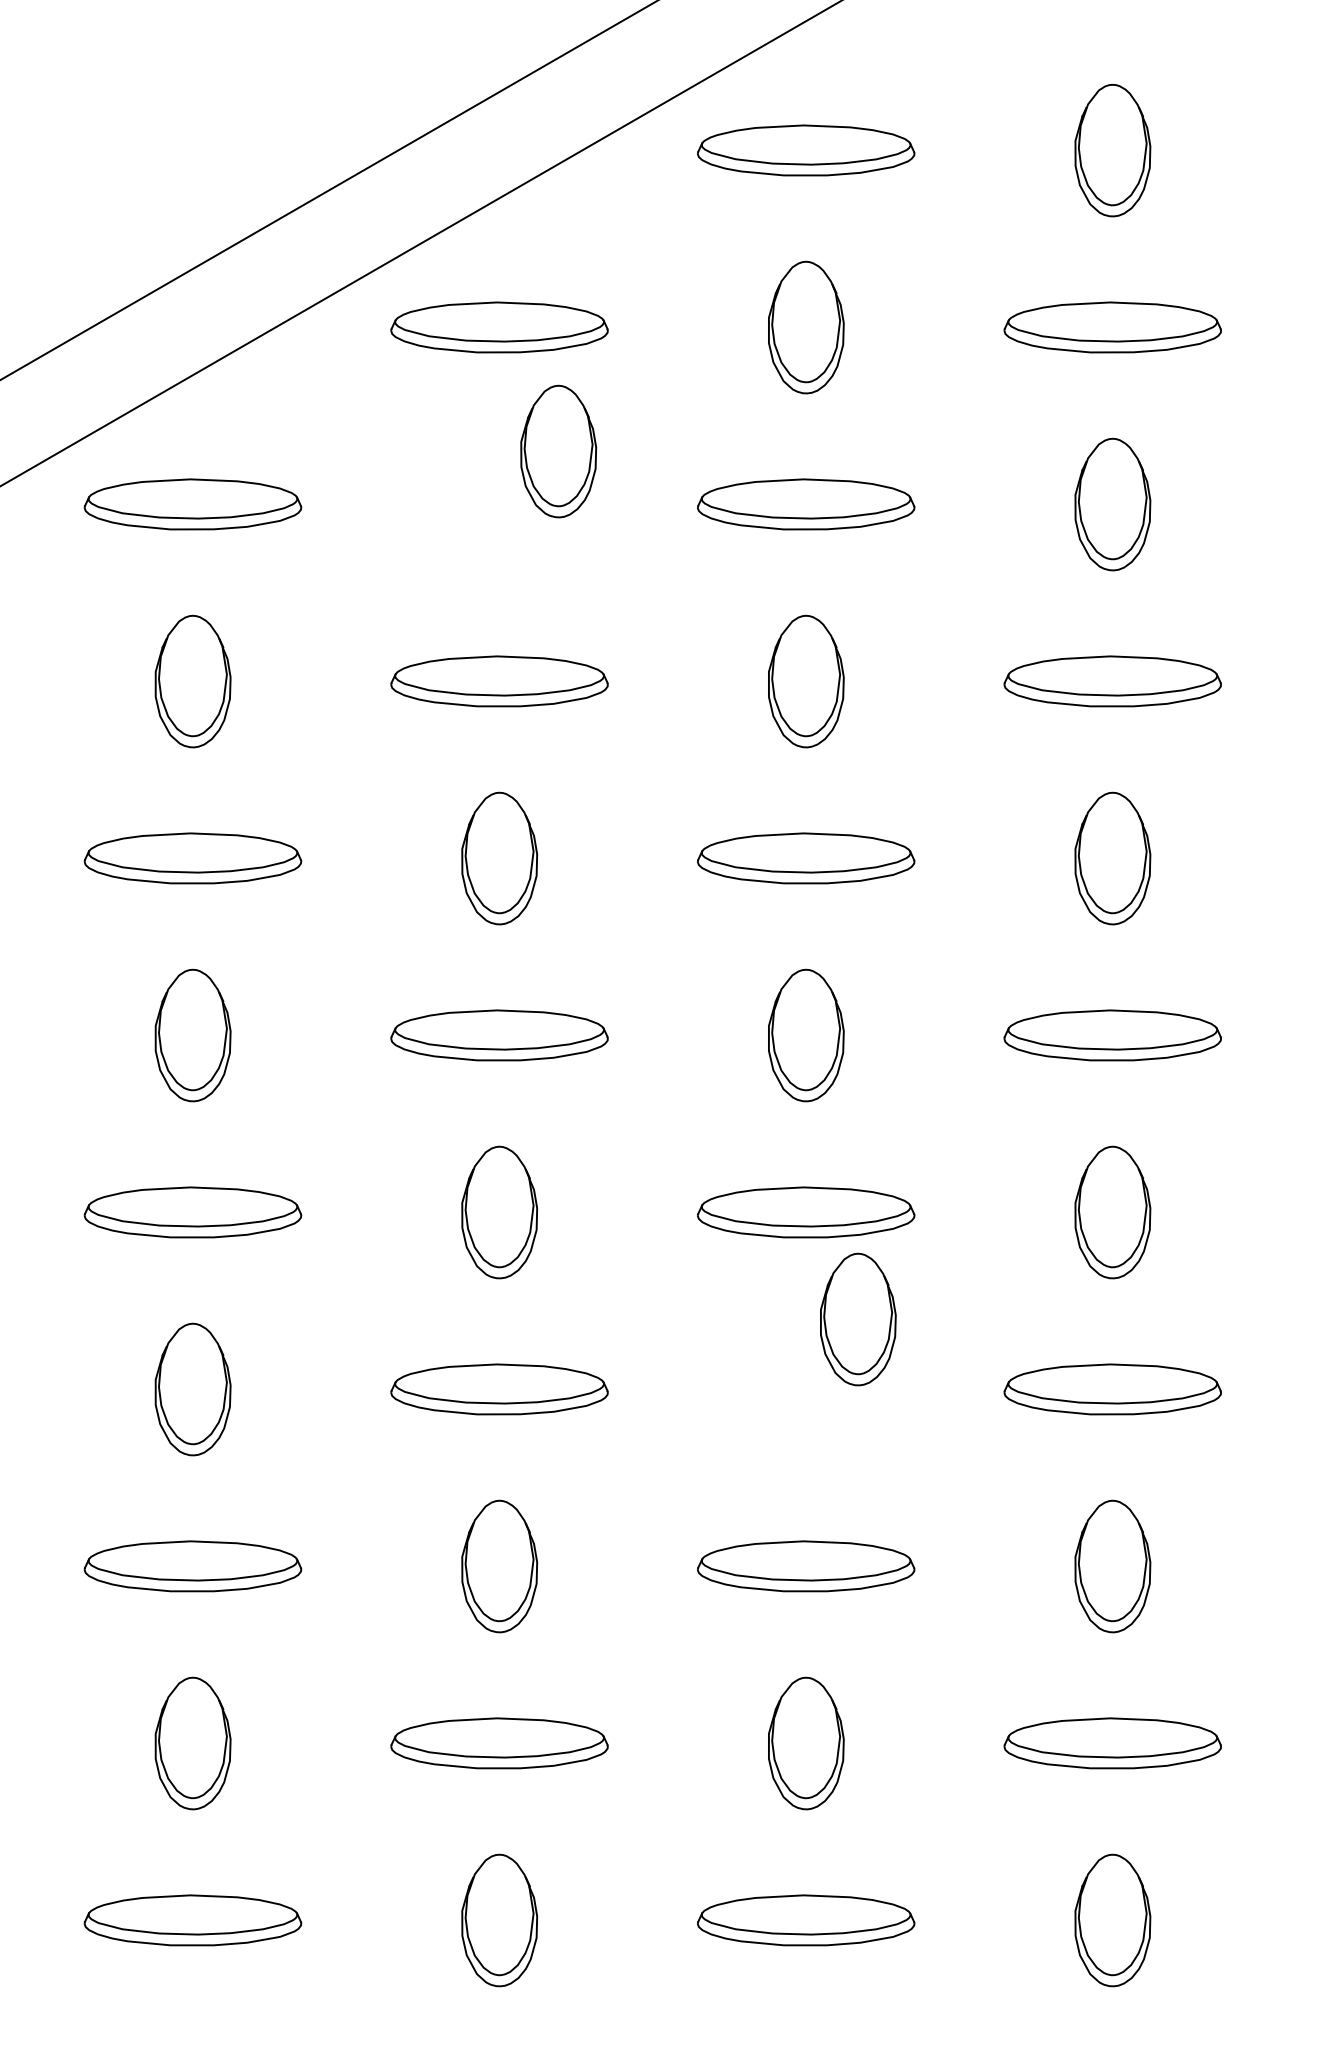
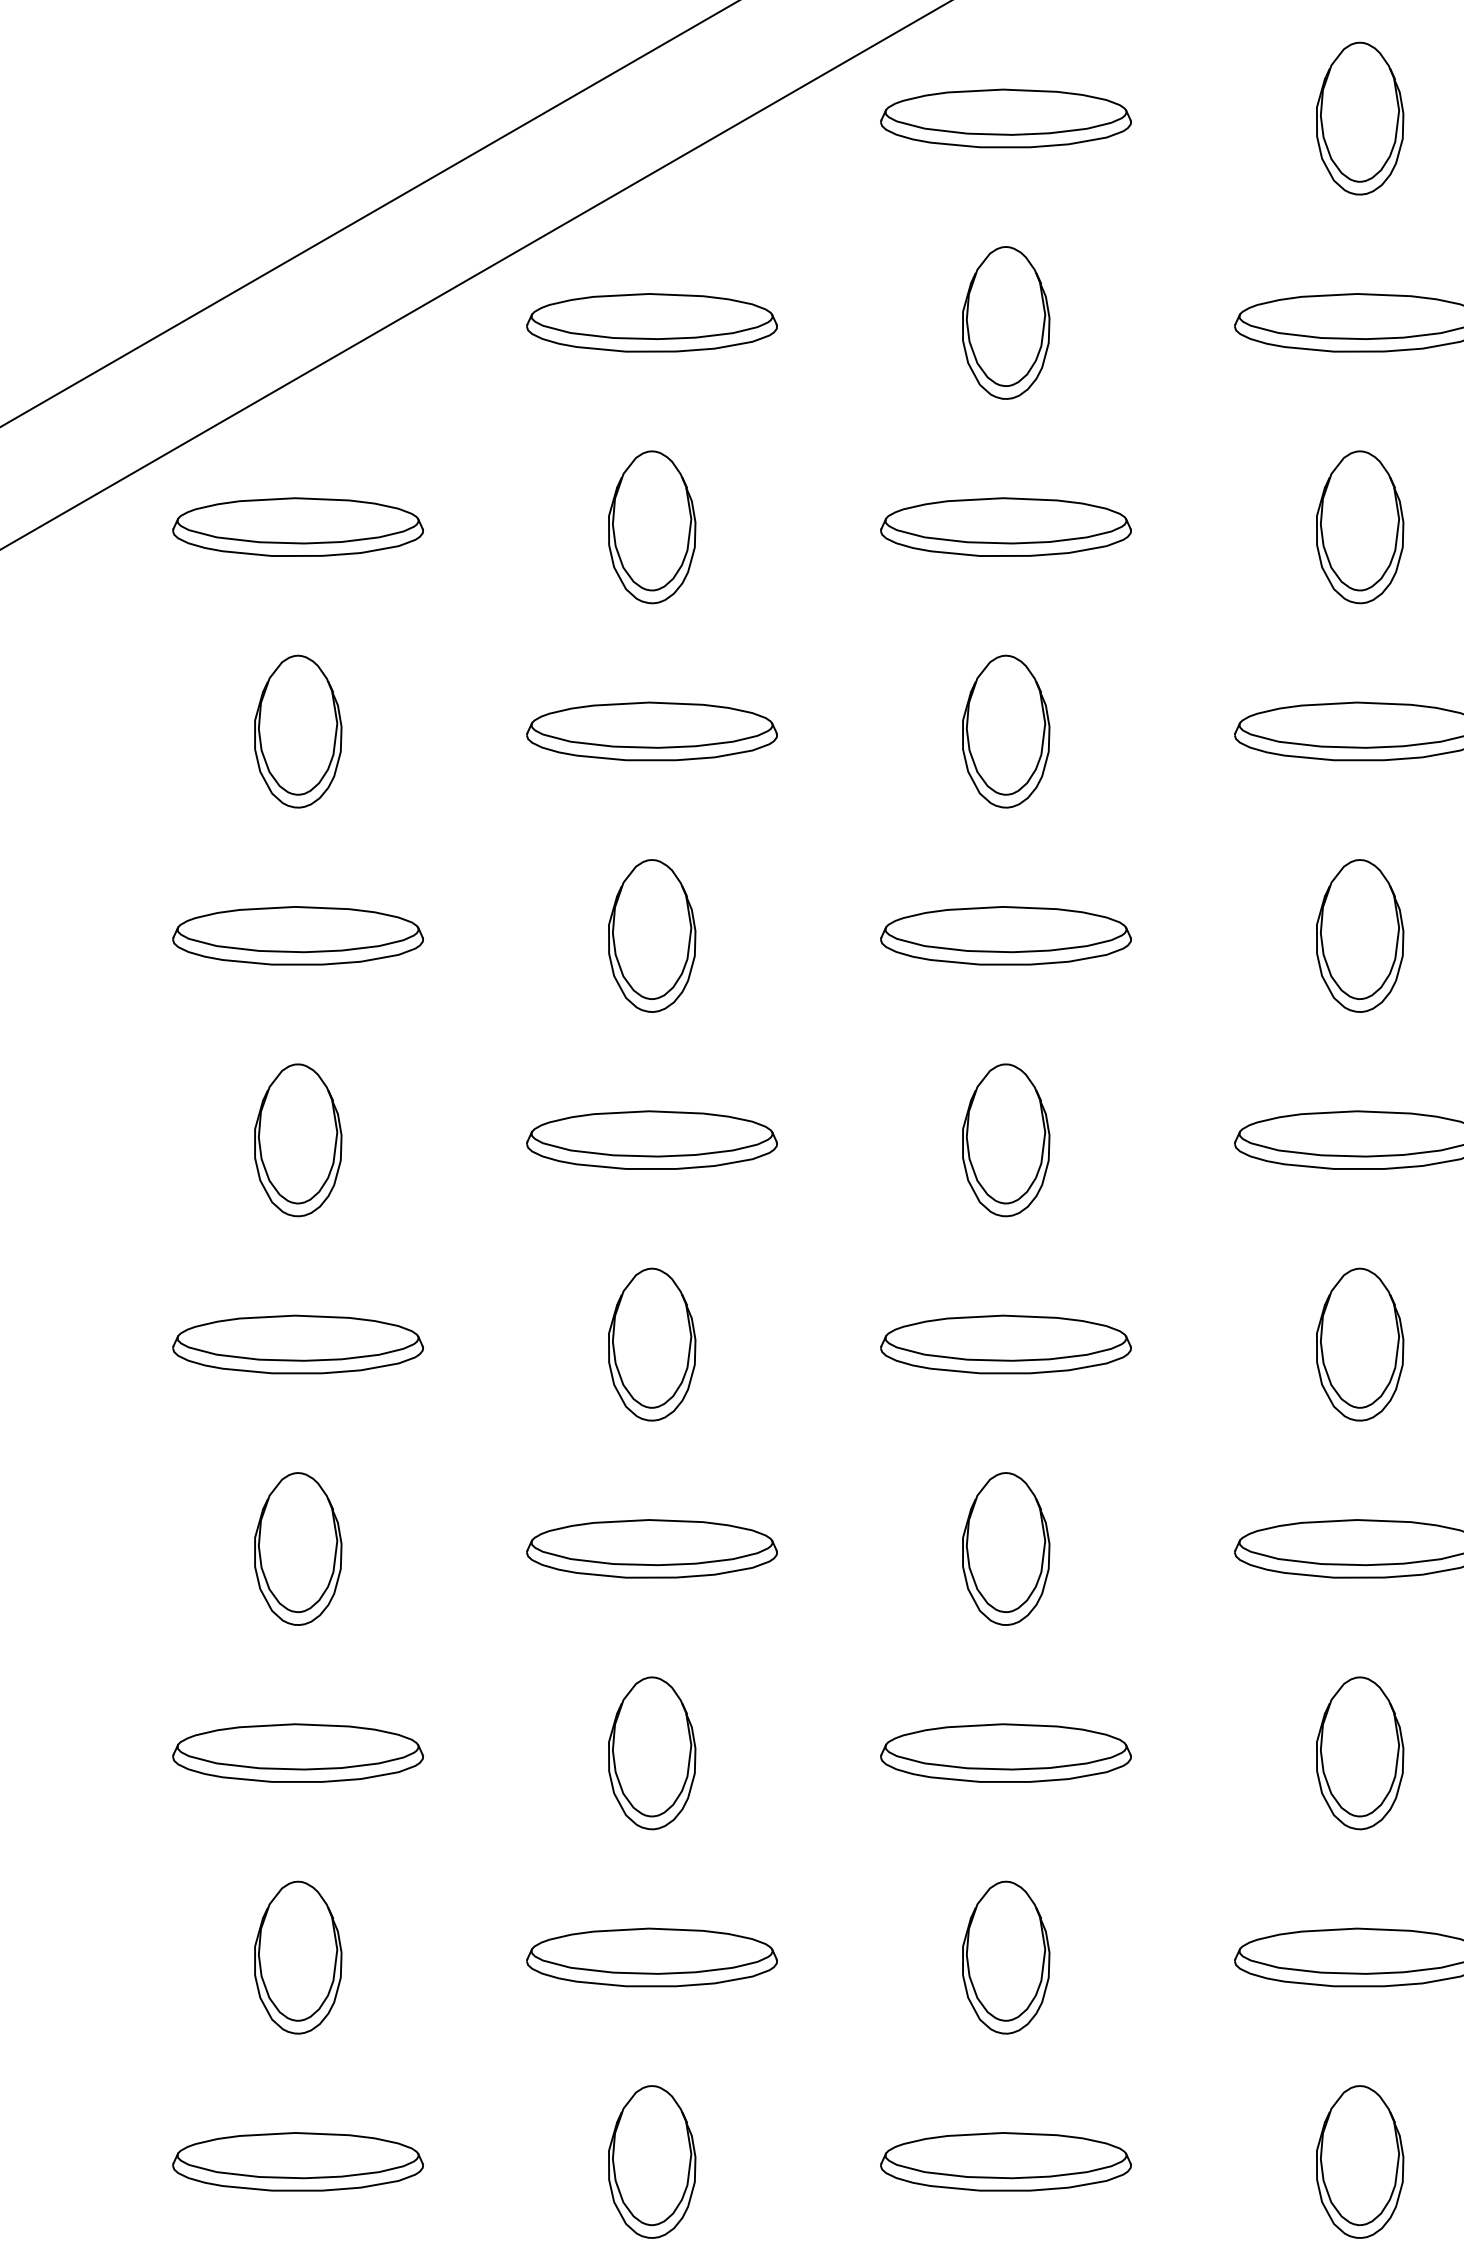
part: (558, 451) -> (651, 527), moved
part: (858, 1319) -> (1006, 1548), moved

